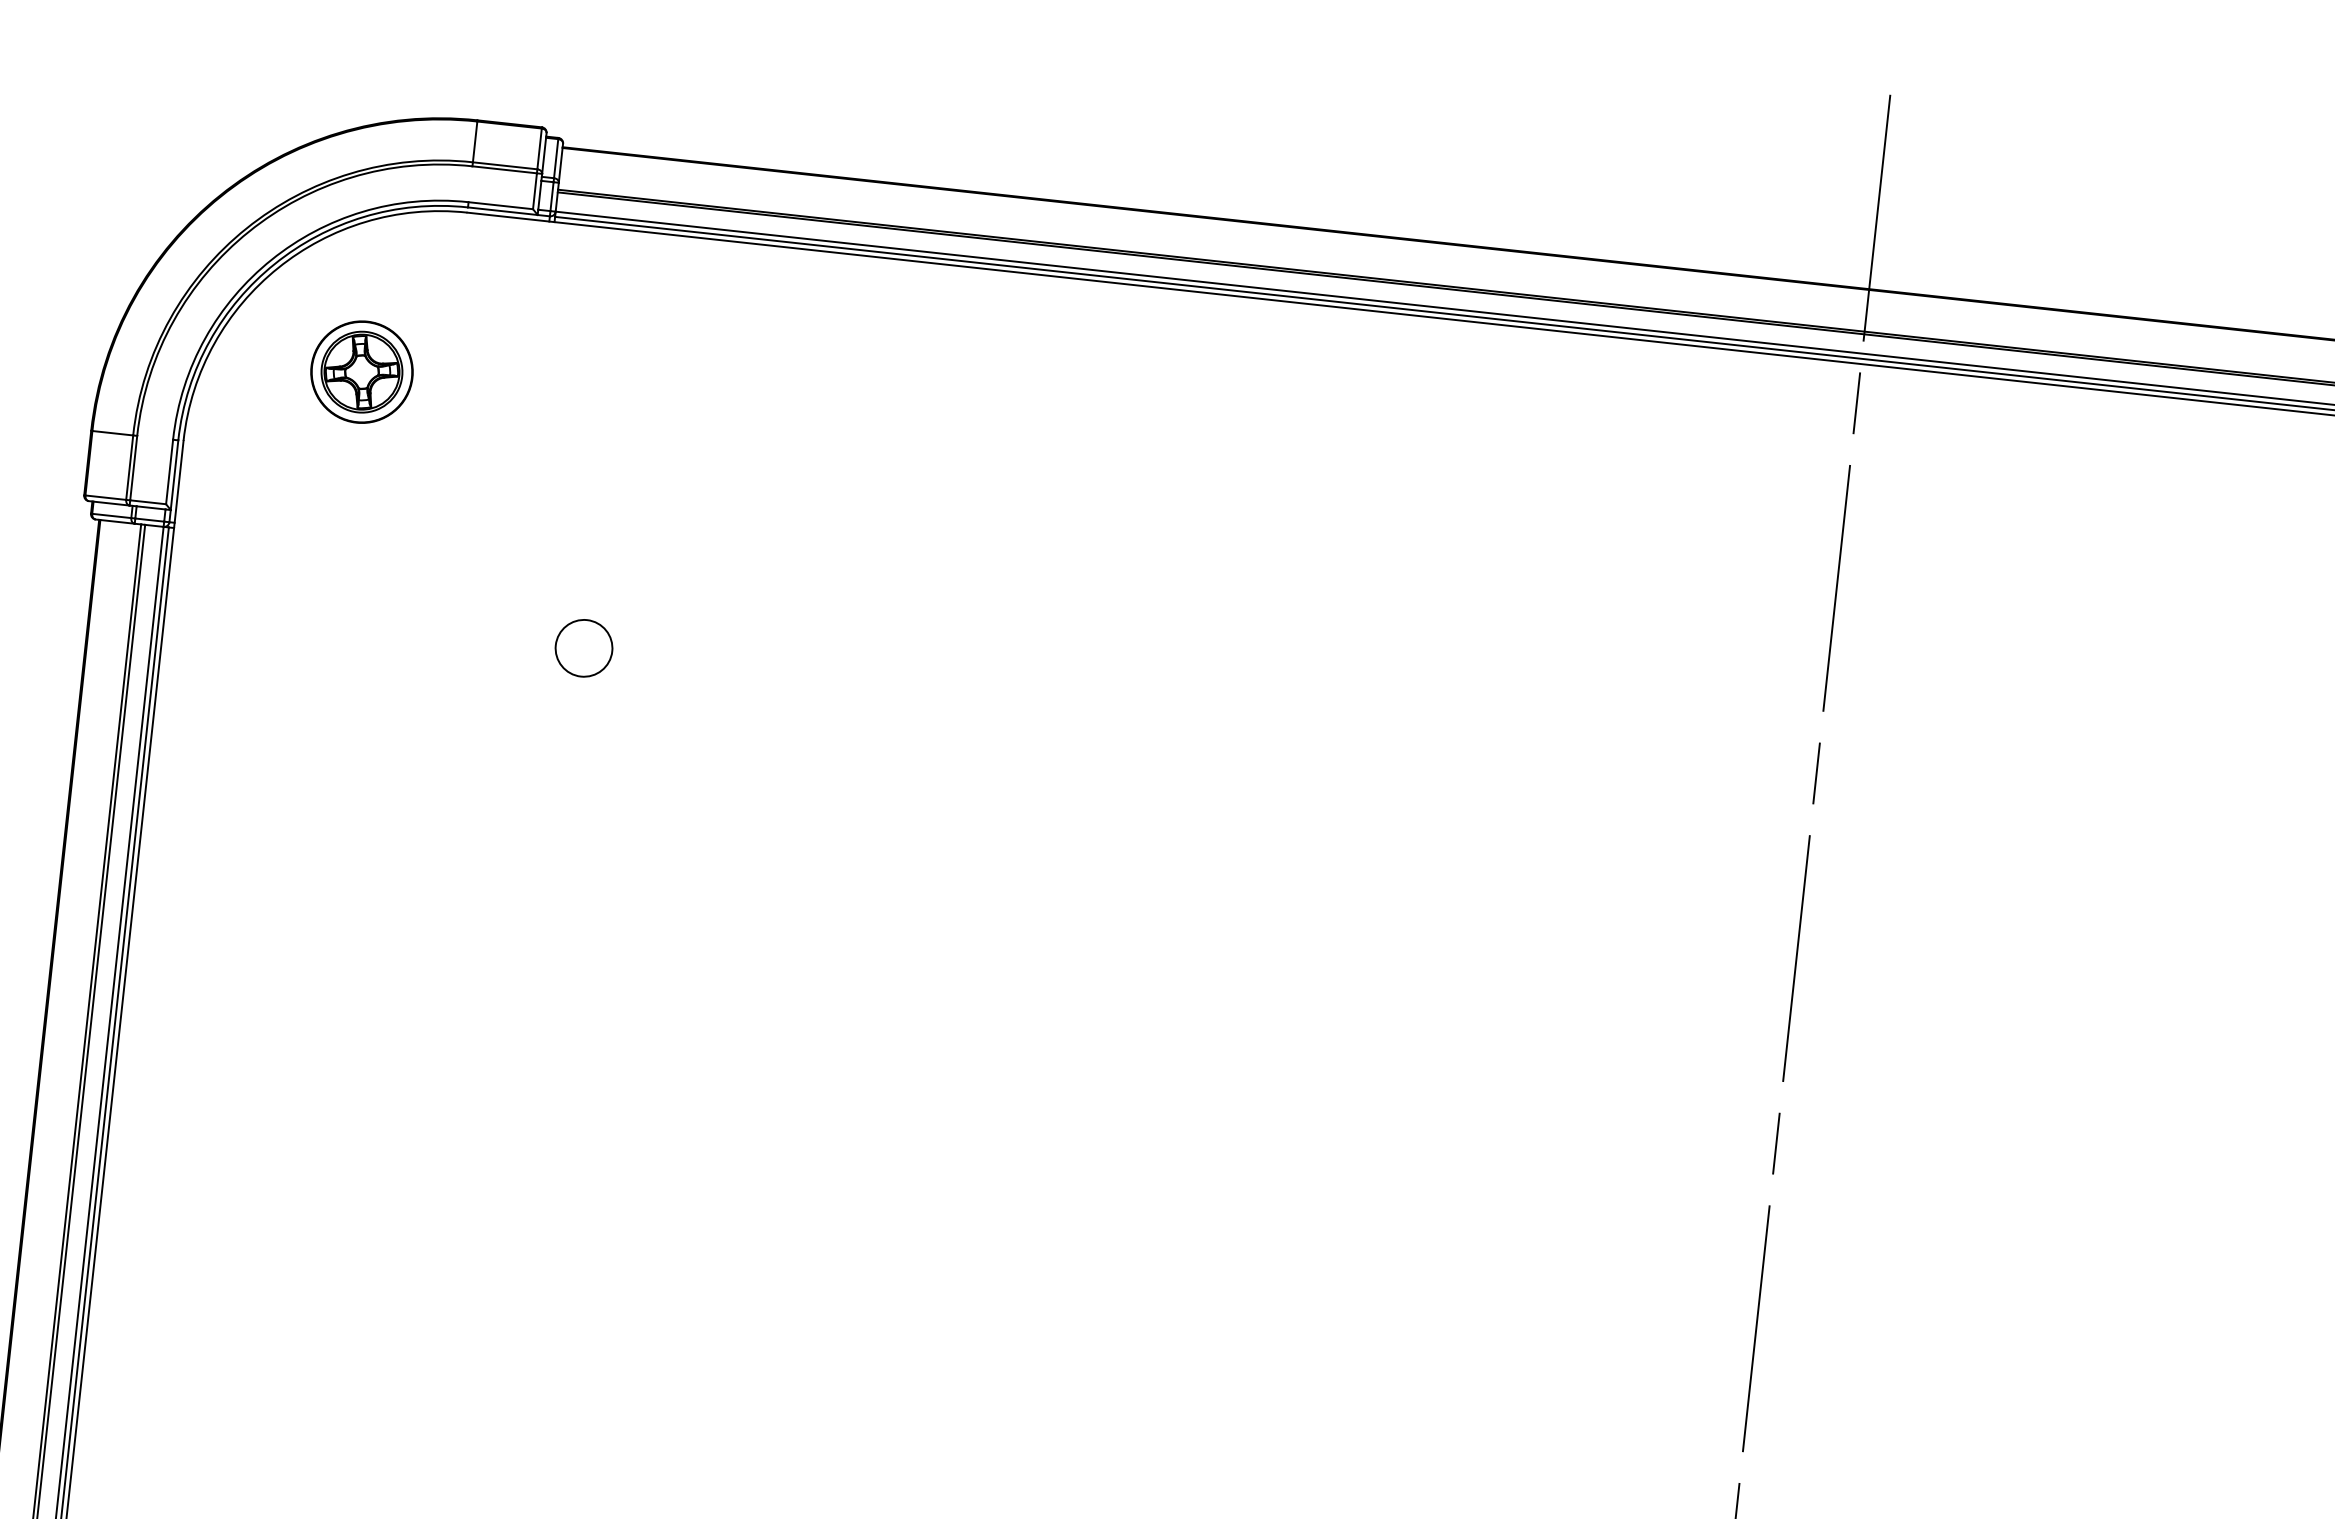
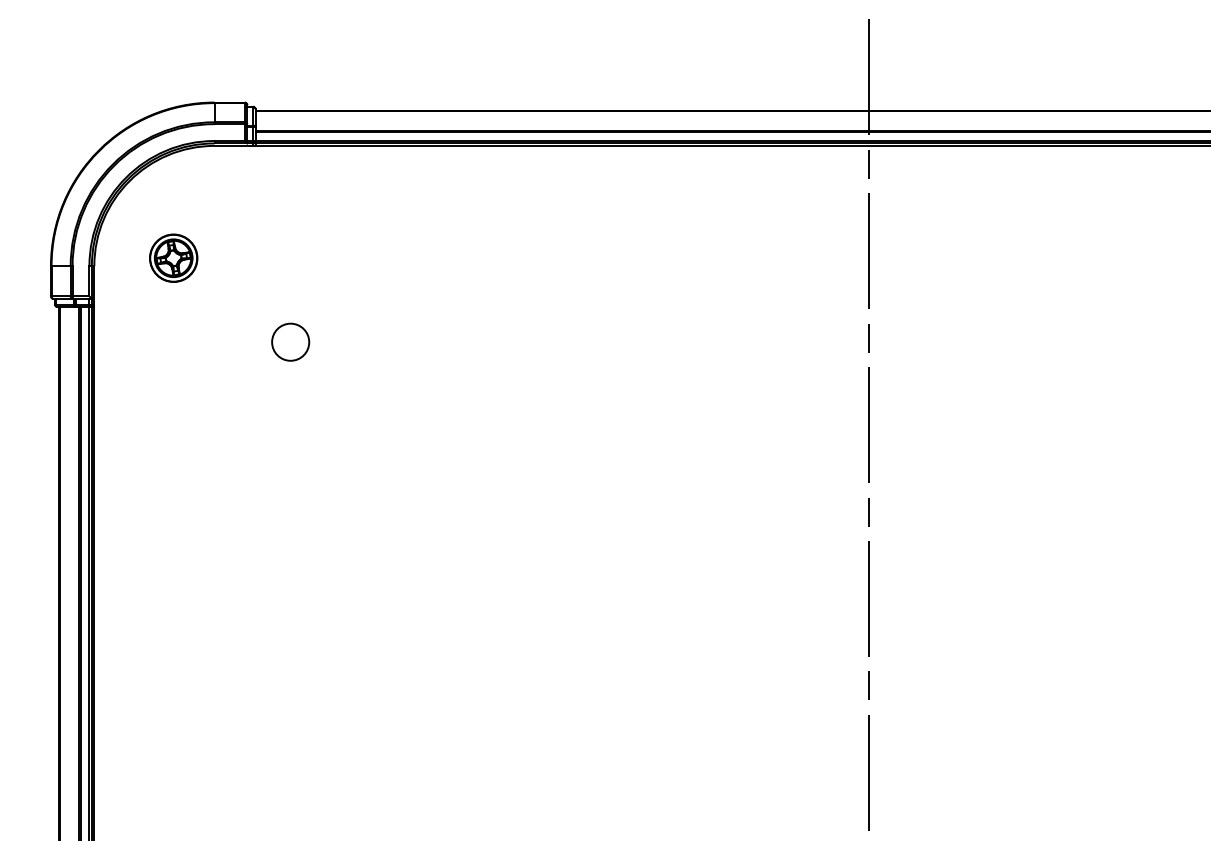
part: (361, 370) -> (173, 257), moved
circle: (583, 646) -> (290, 341), size x1.4

